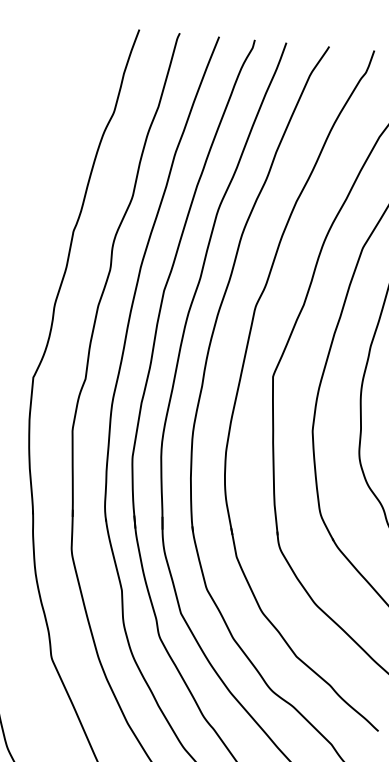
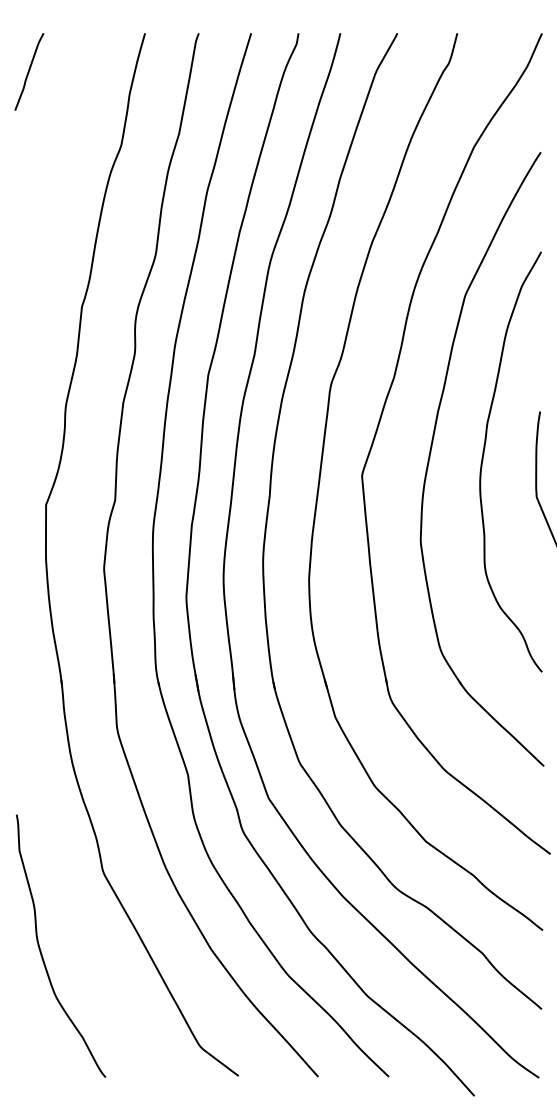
curve: (49, 50) -> (29, 71), added

